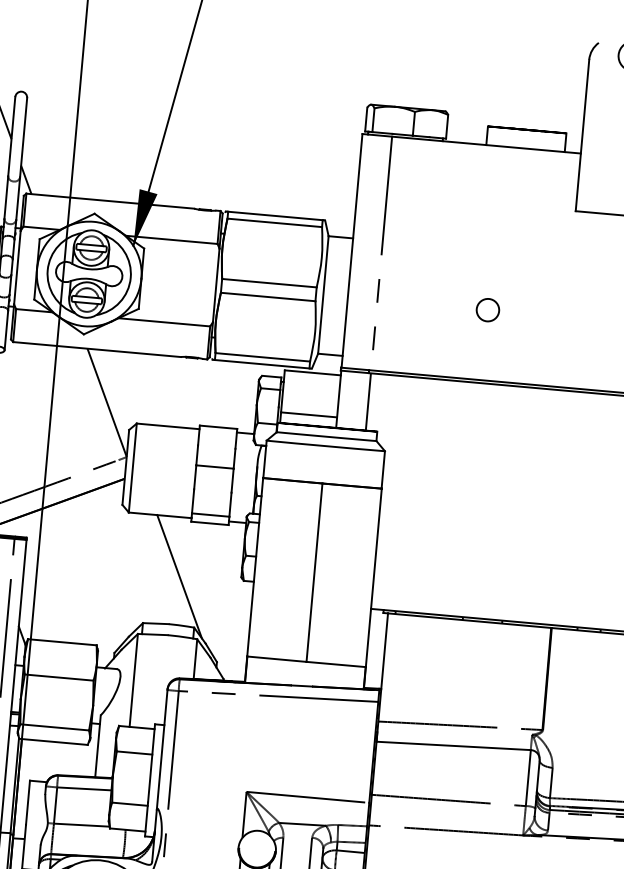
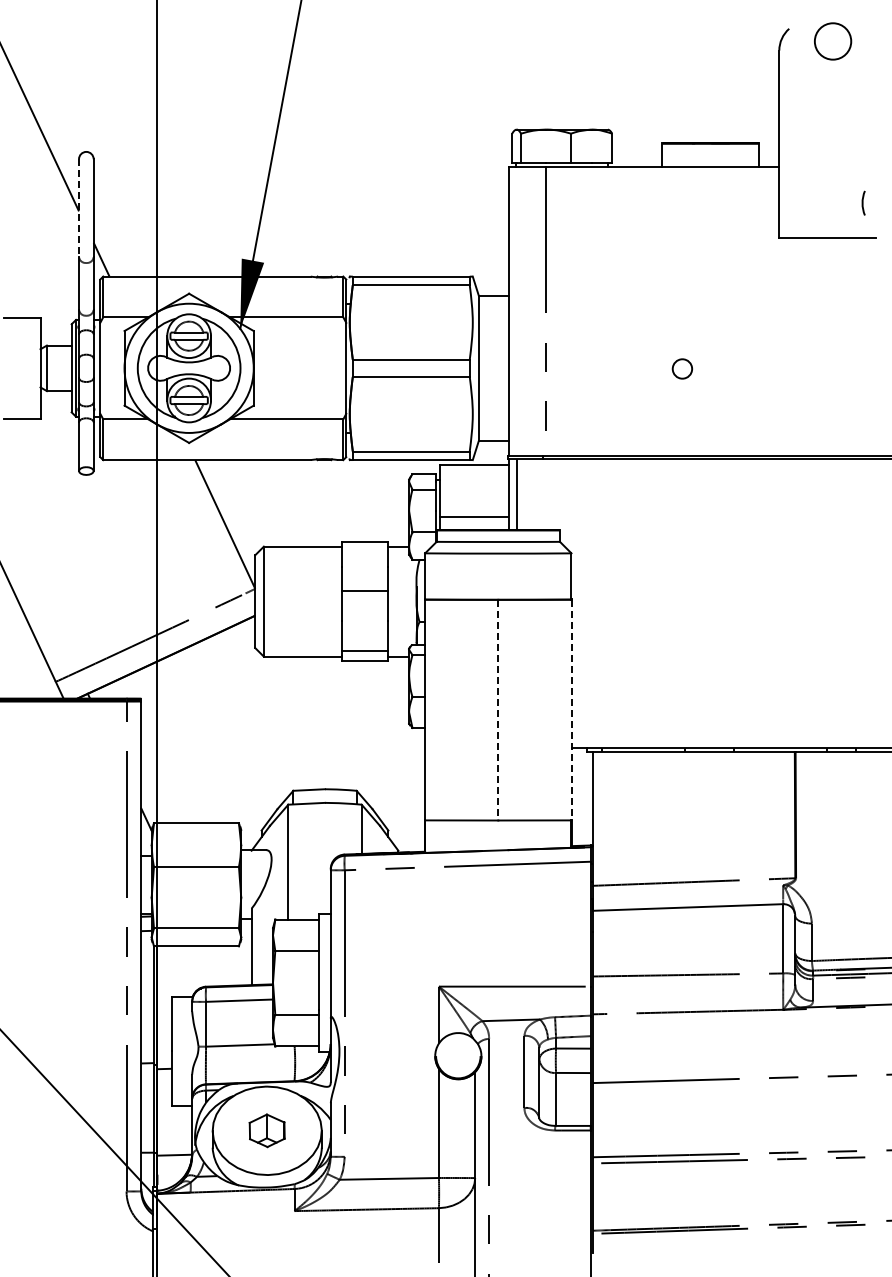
line: (12, 136) -> (79, 208), solid -> dashed
circle: (488, 309) -> (682, 368), size x0.7
line: (368, 401) -> (516, 494), moved
line: (314, 572) -> (498, 710), solid -> dashed
line: (179, 576) -> (333, 729), removed
line: (373, 578) -> (571, 710), solid -> dashed

